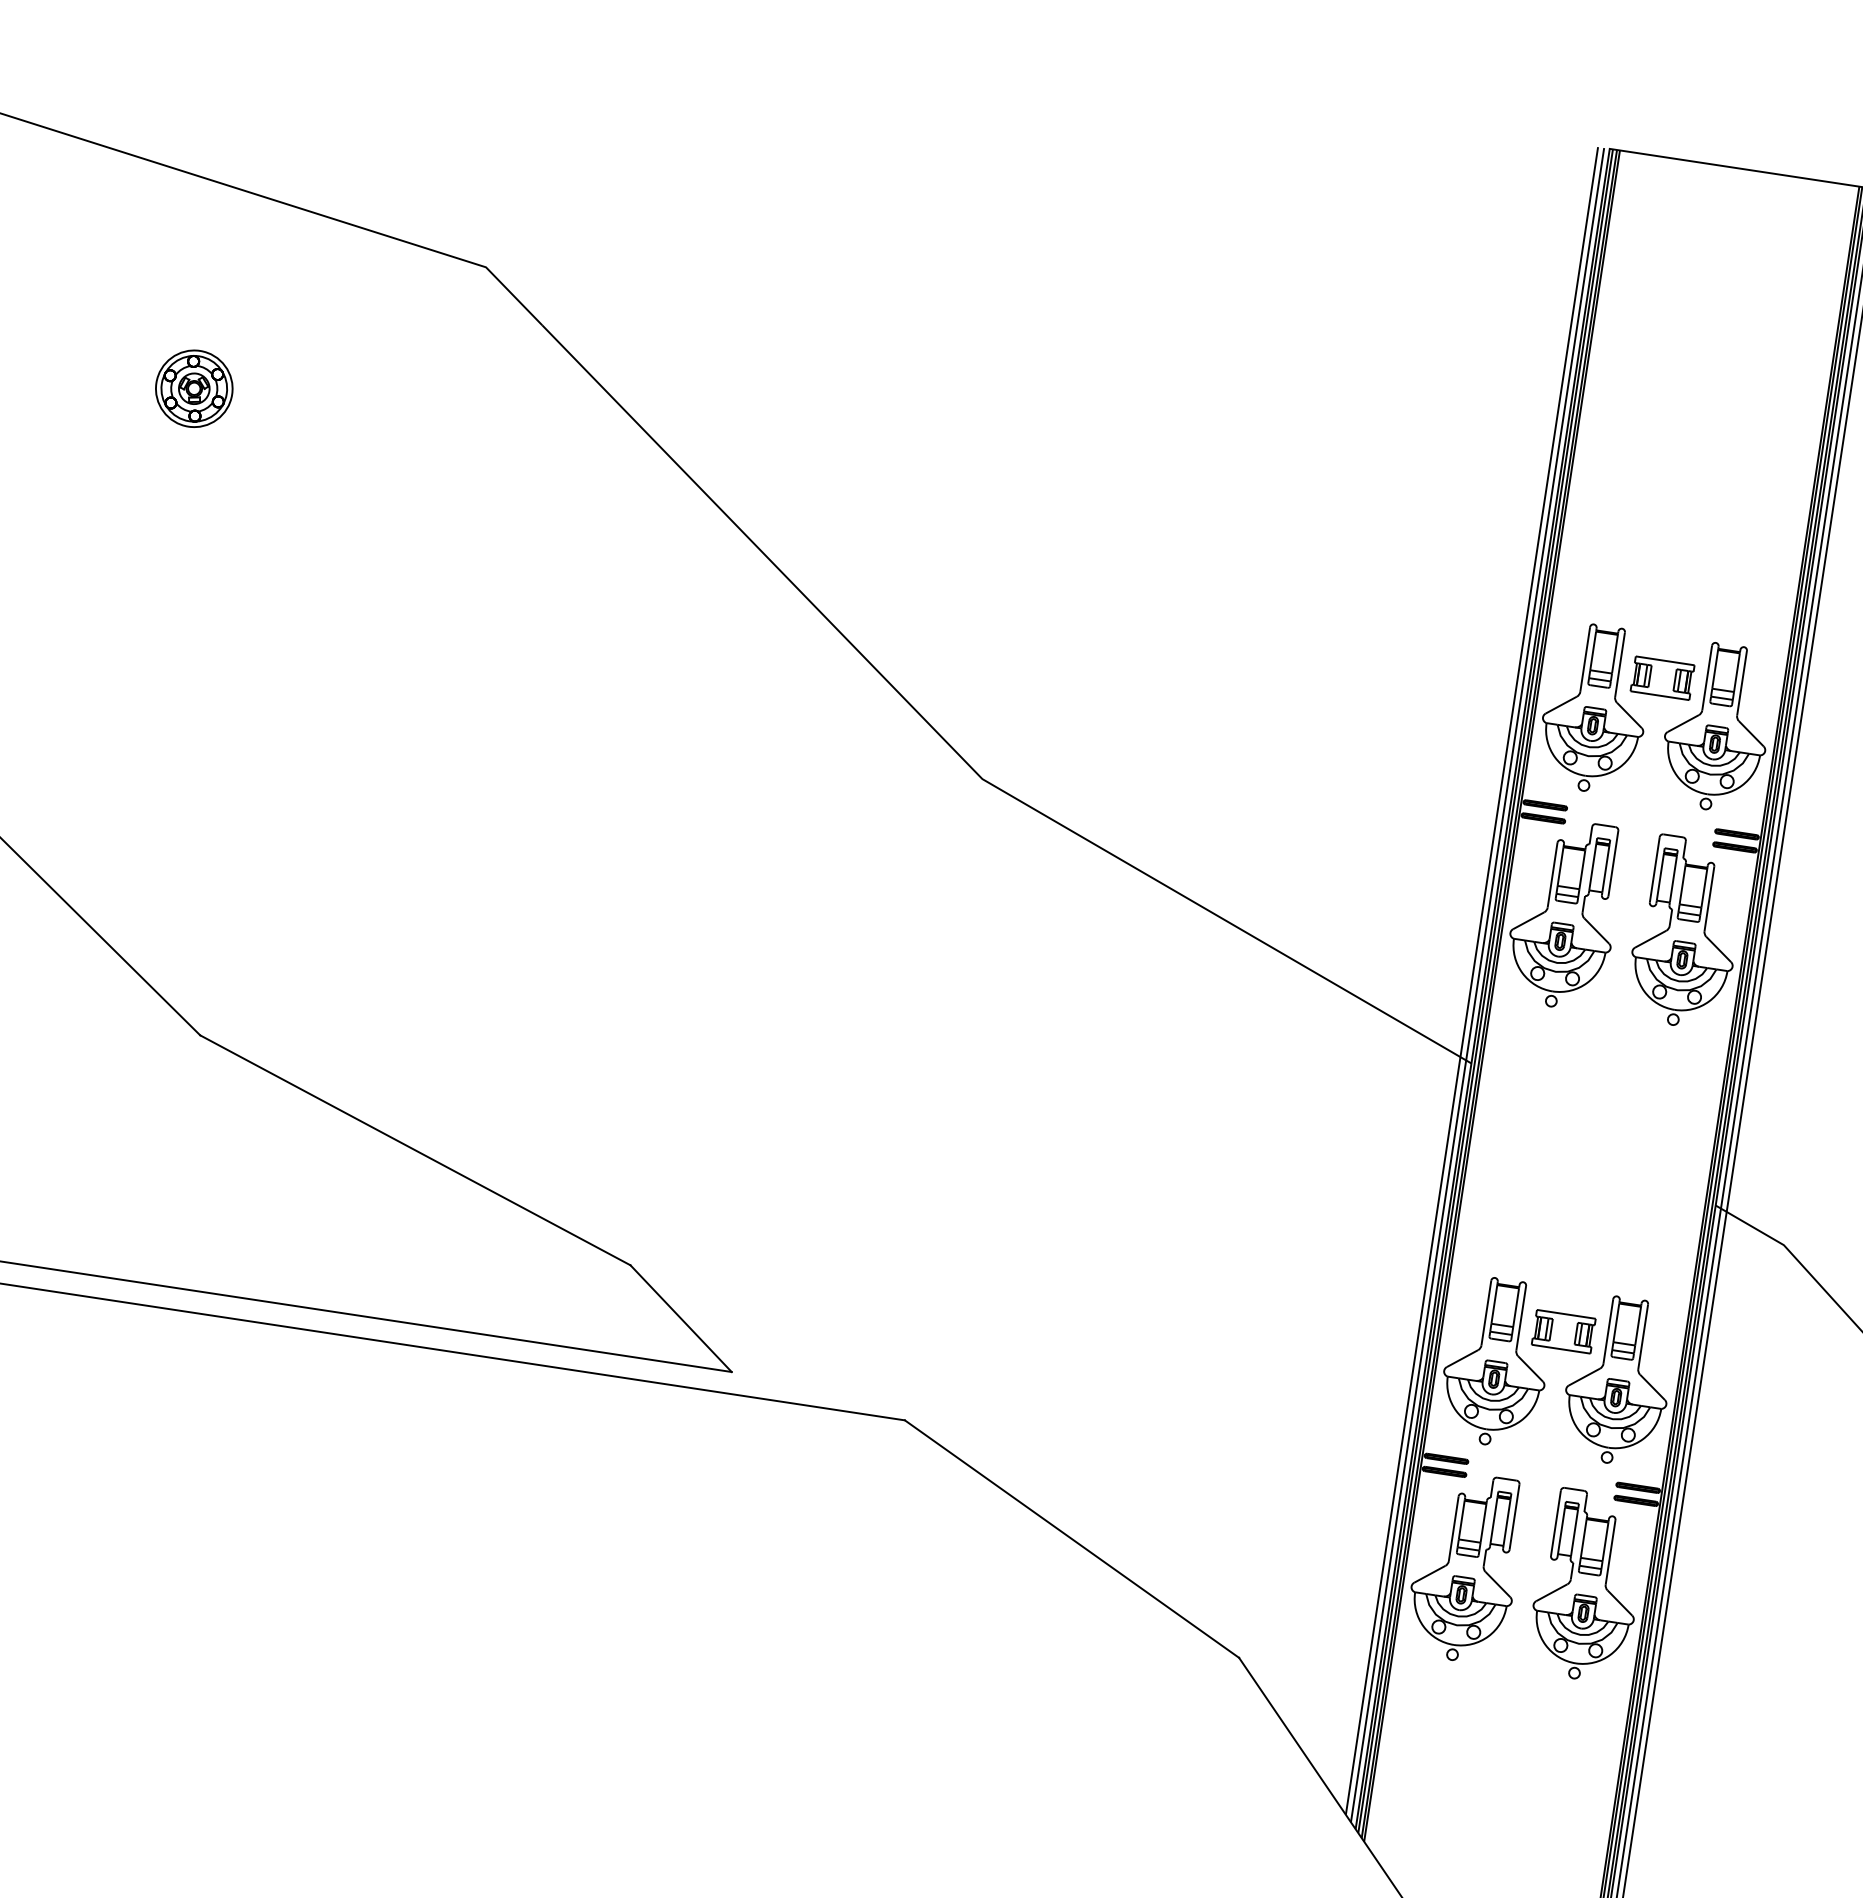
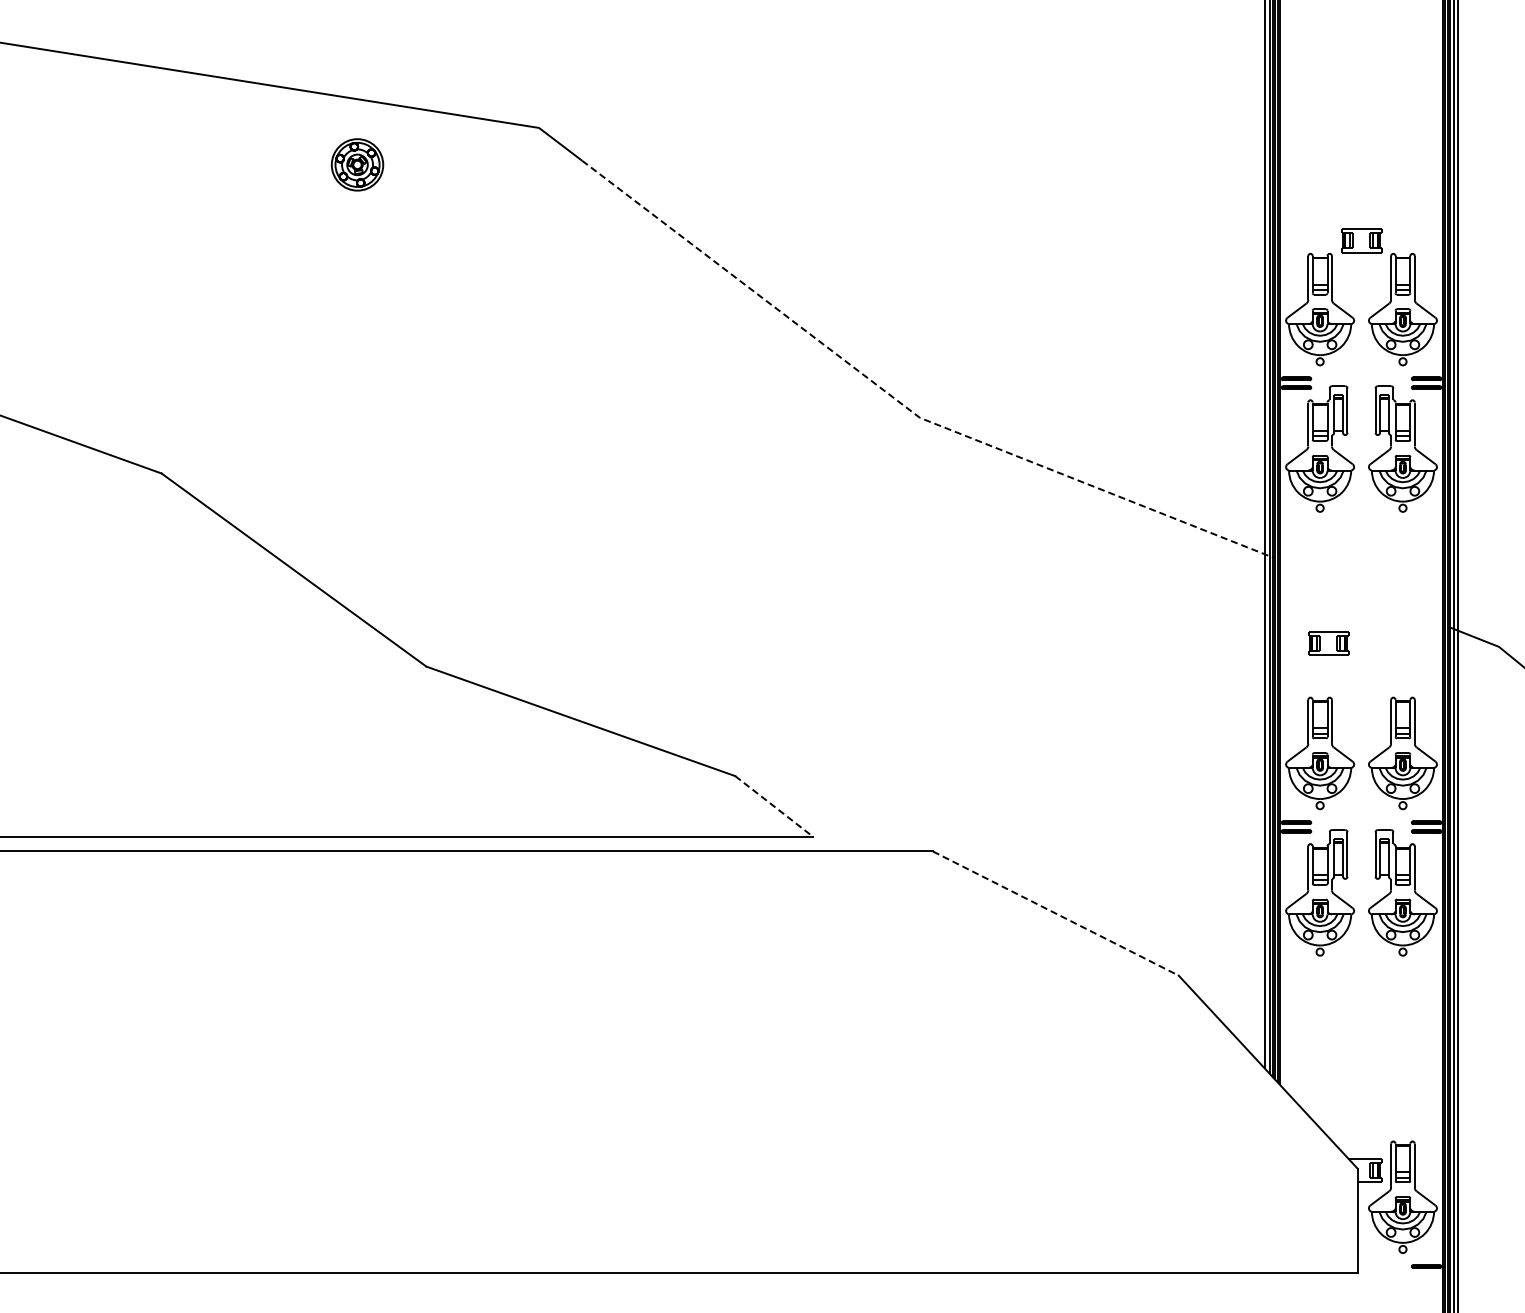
part: (194, 388) -> (357, 164), moved
part: (1662, 678) -> (1361, 240), moved
line: (959, 755) -> (902, 404), solid -> dashed
line: (681, 1318) -> (774, 806), solid -> dashed
part: (1563, 1331) -> (1328, 643), moved
line: (1071, 1538) -> (1055, 913), solid -> dashed

